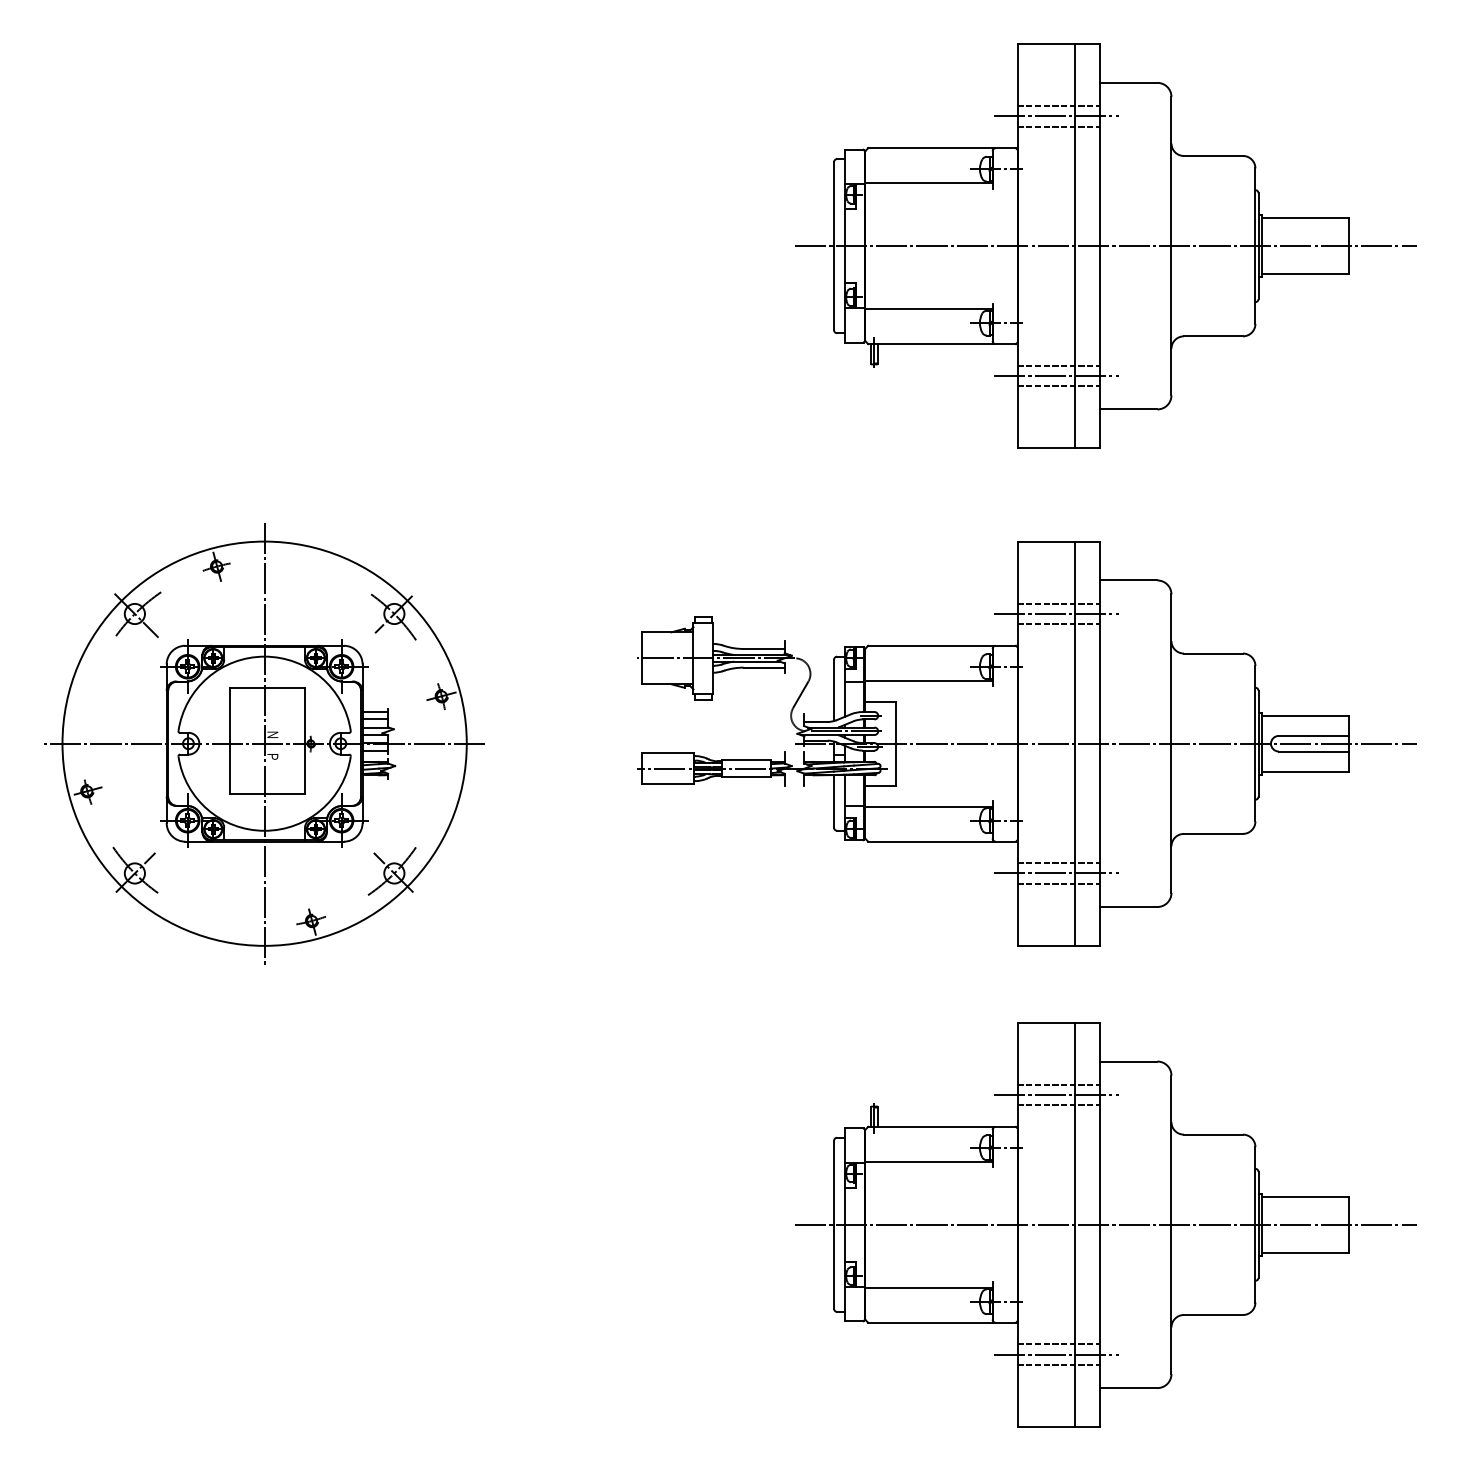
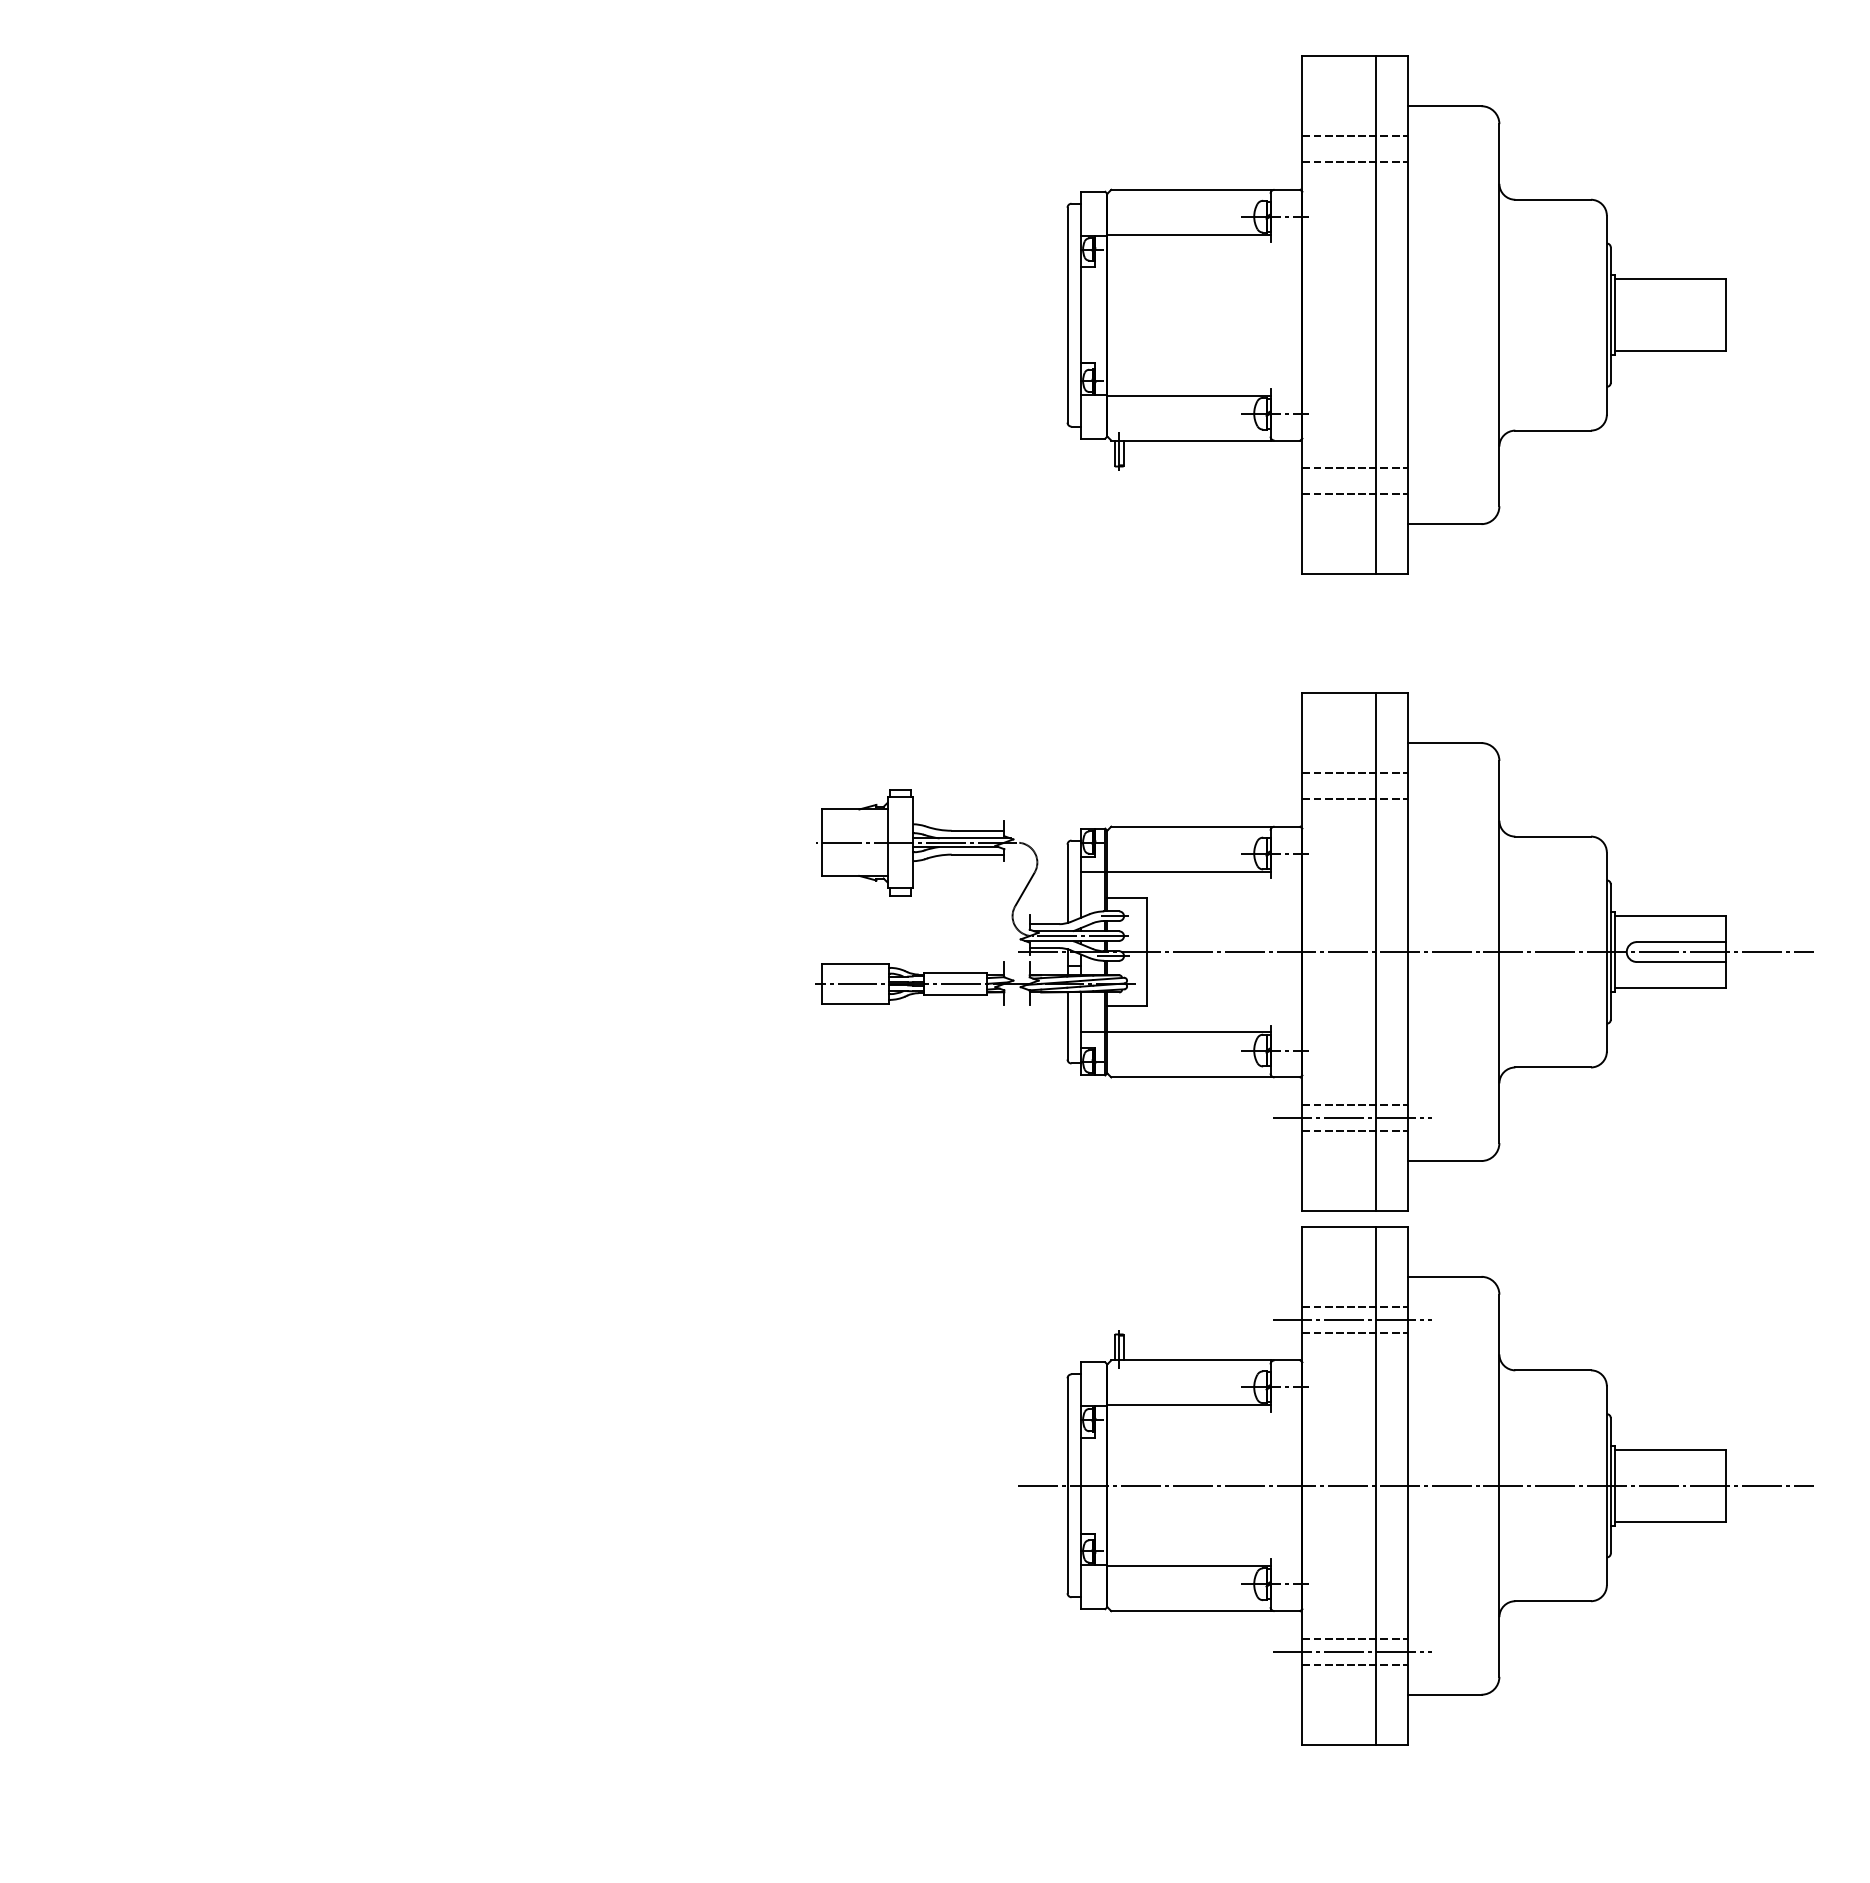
line: (1055, 116) -> (1351, 149), removed
line: (1105, 246) -> (1415, 315), removed
line: (1055, 376) -> (1351, 481), removed
line: (1055, 613) -> (1351, 785), removed
part: (264, 743) -> (338, 951), removed
part: (1105, 1224) -> (1415, 1485), moved

